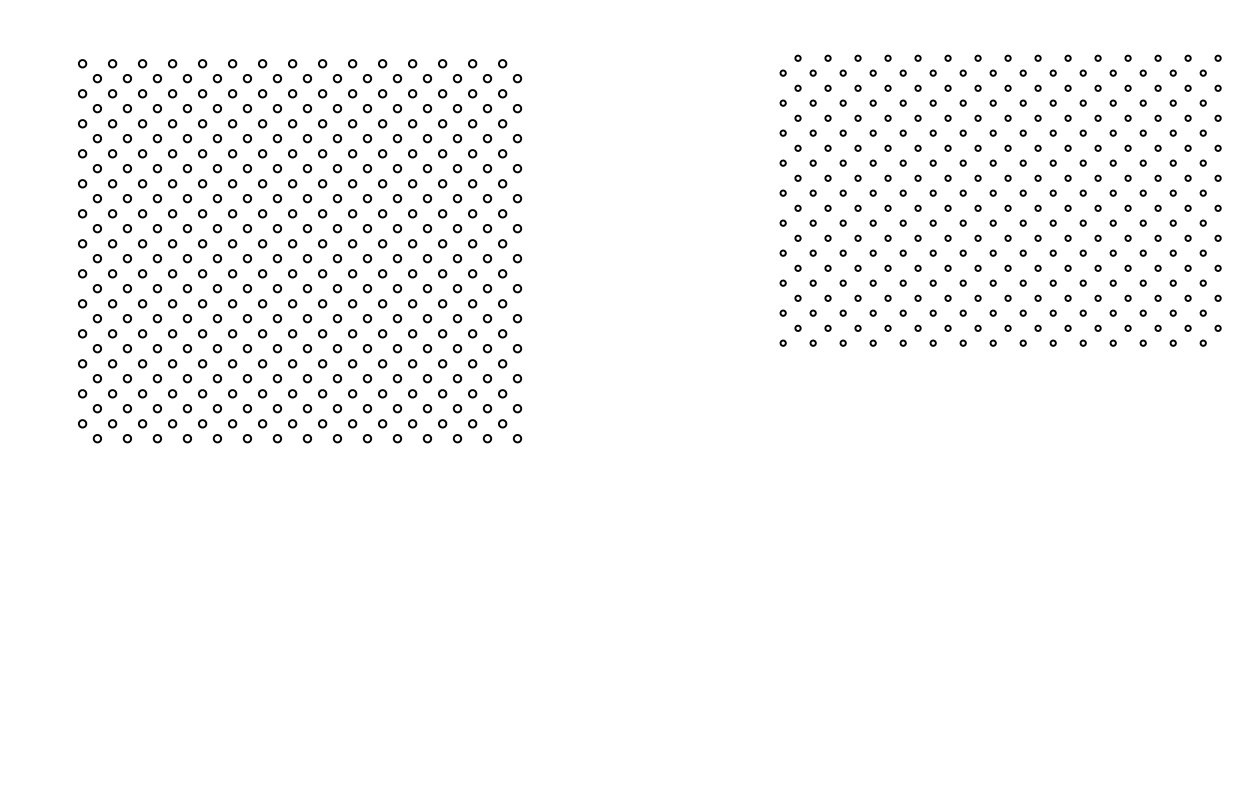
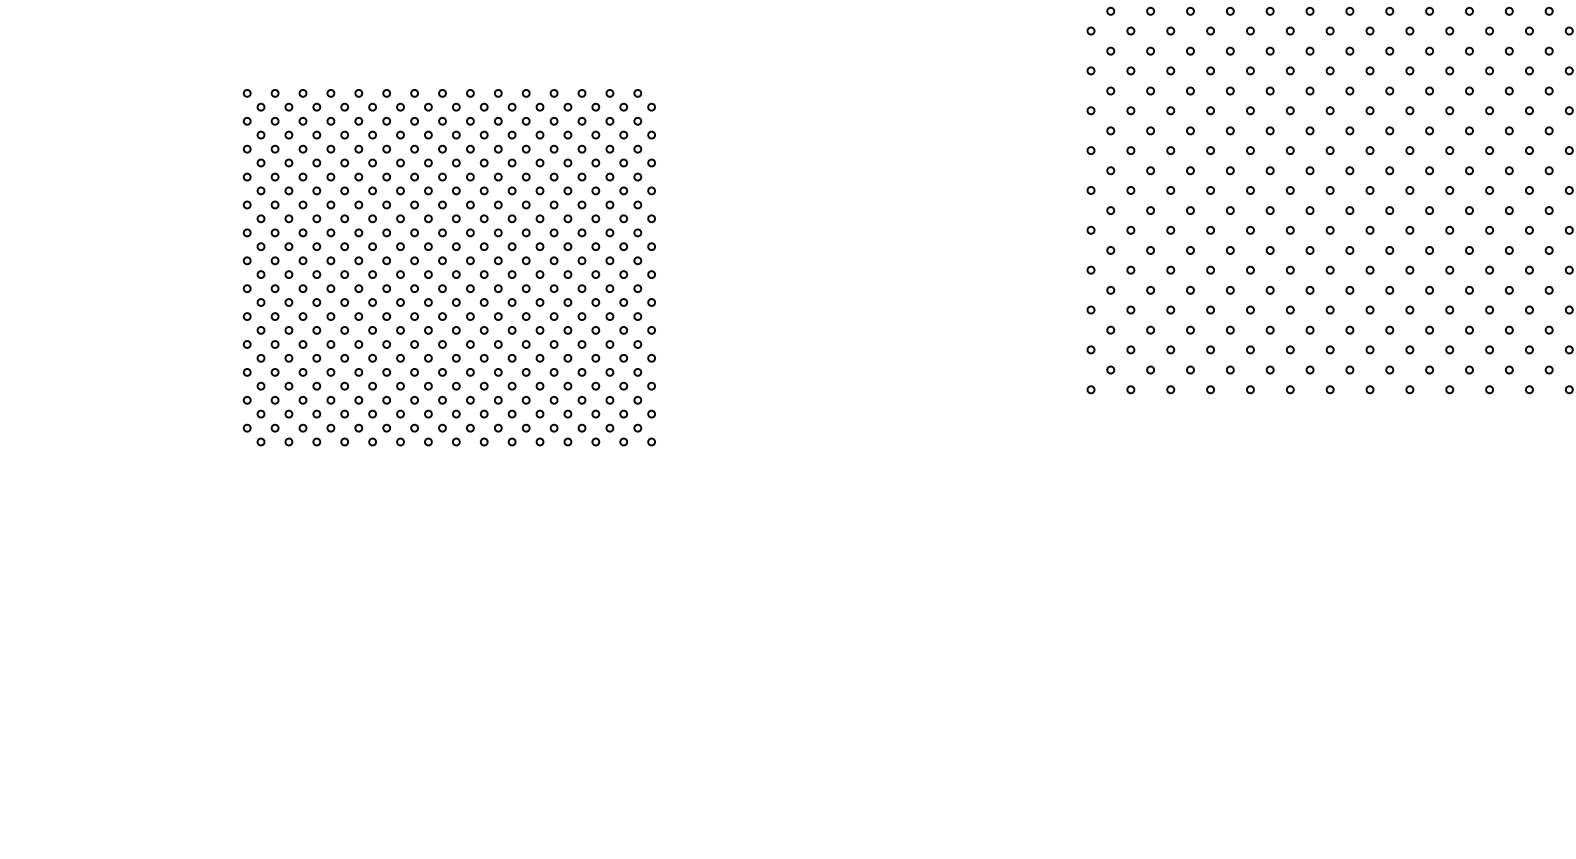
part: (300, 251) -> (449, 267), size x0.7

